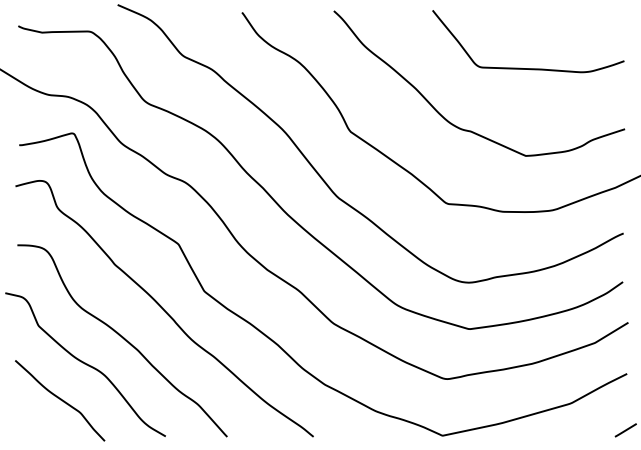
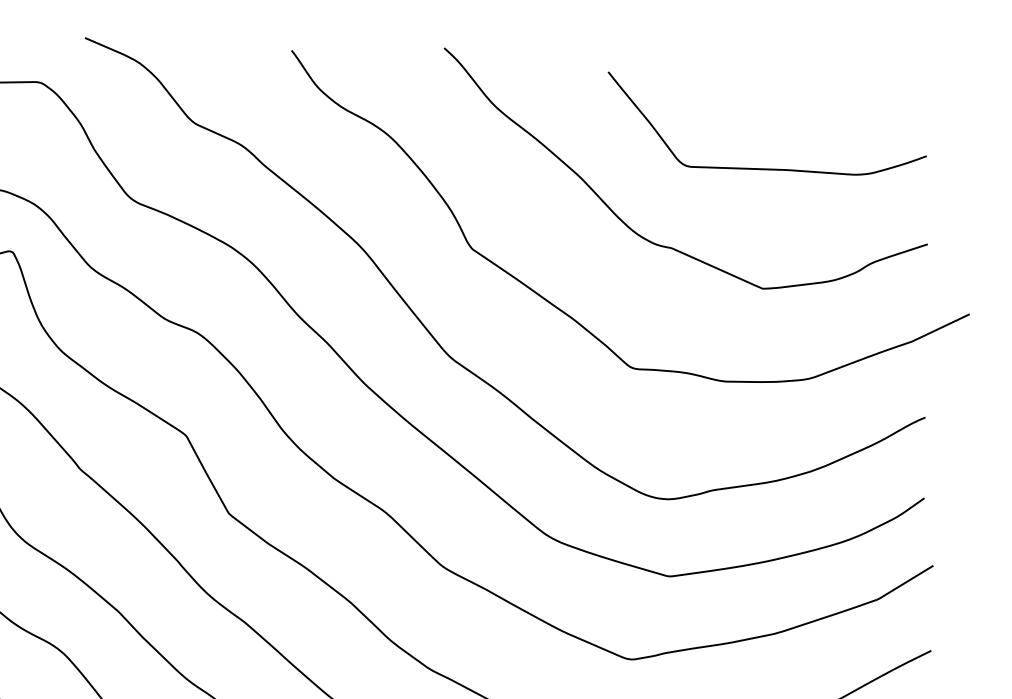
curve: (528, 68) -> (767, 168), moved

